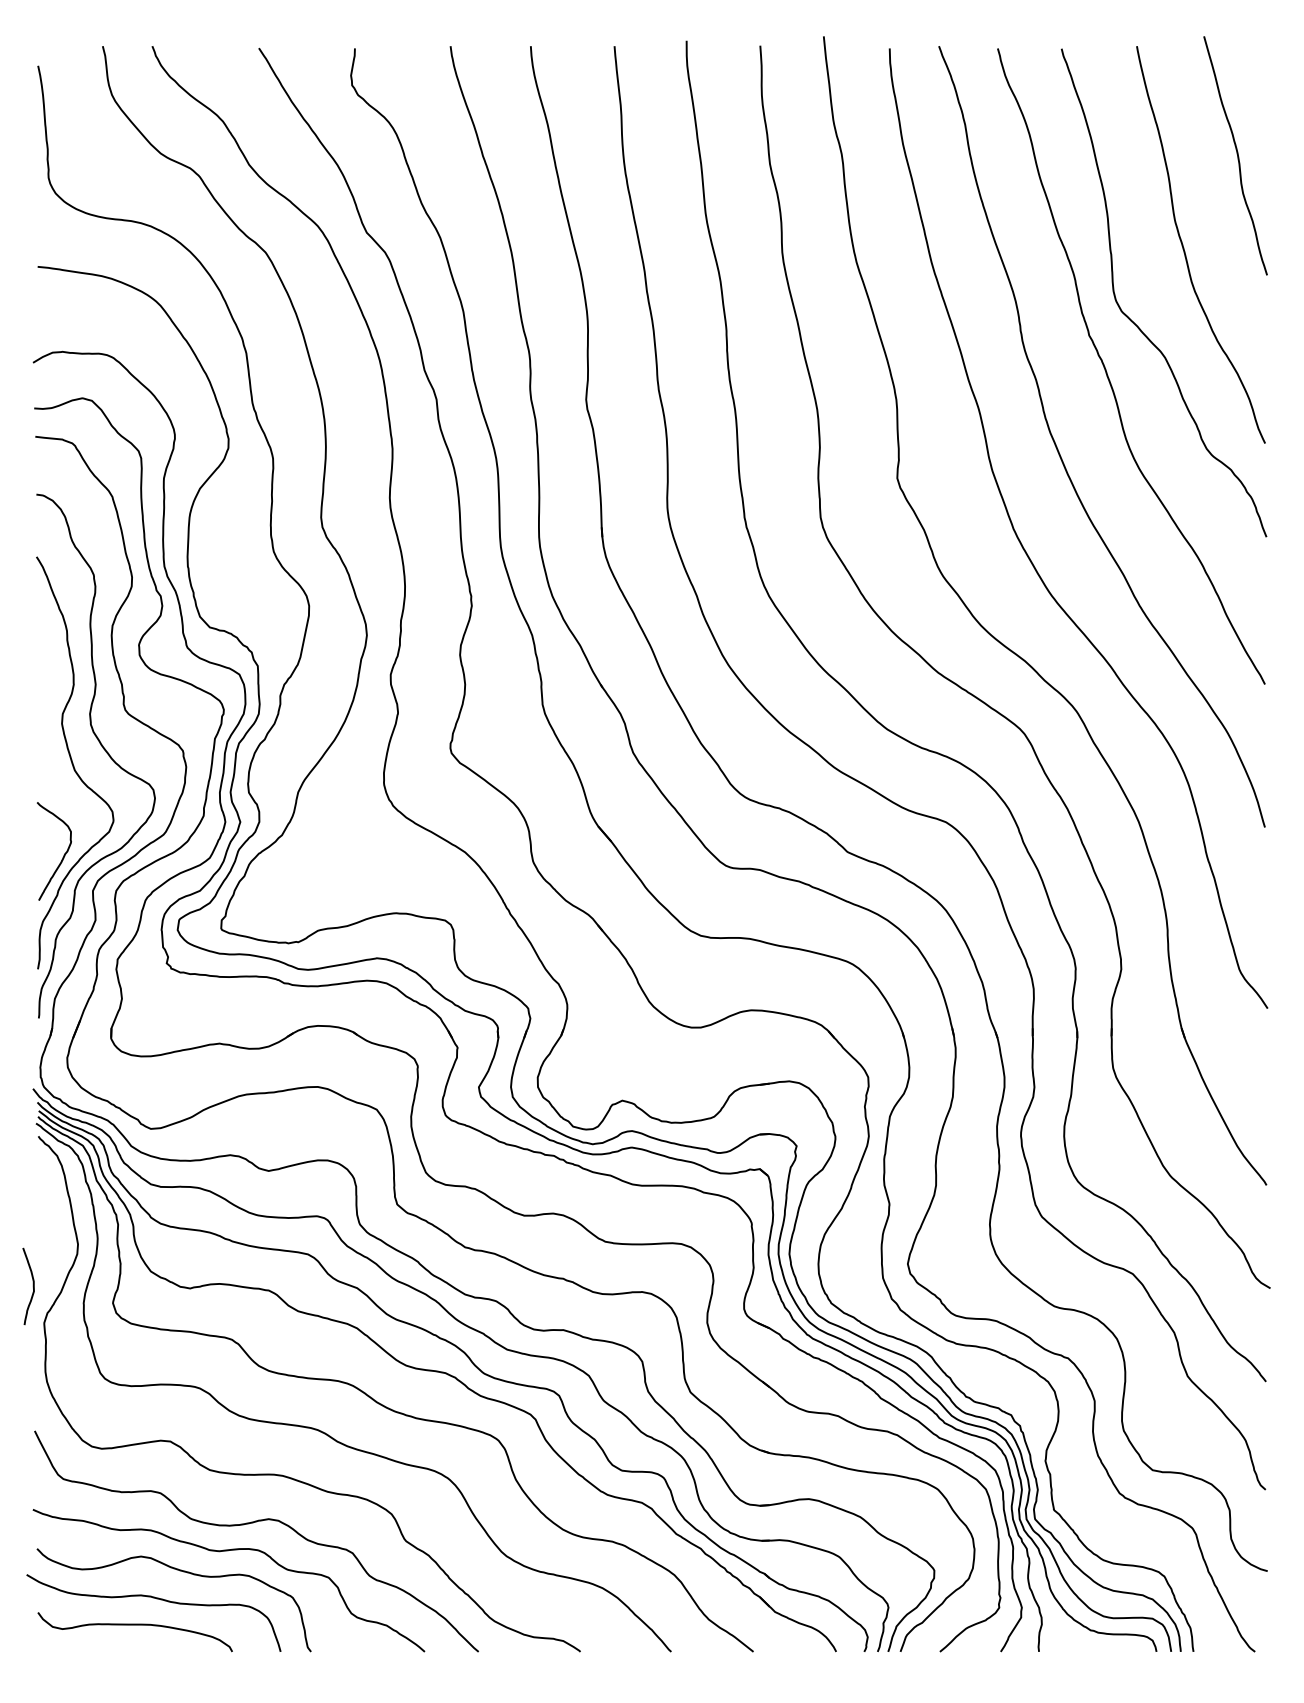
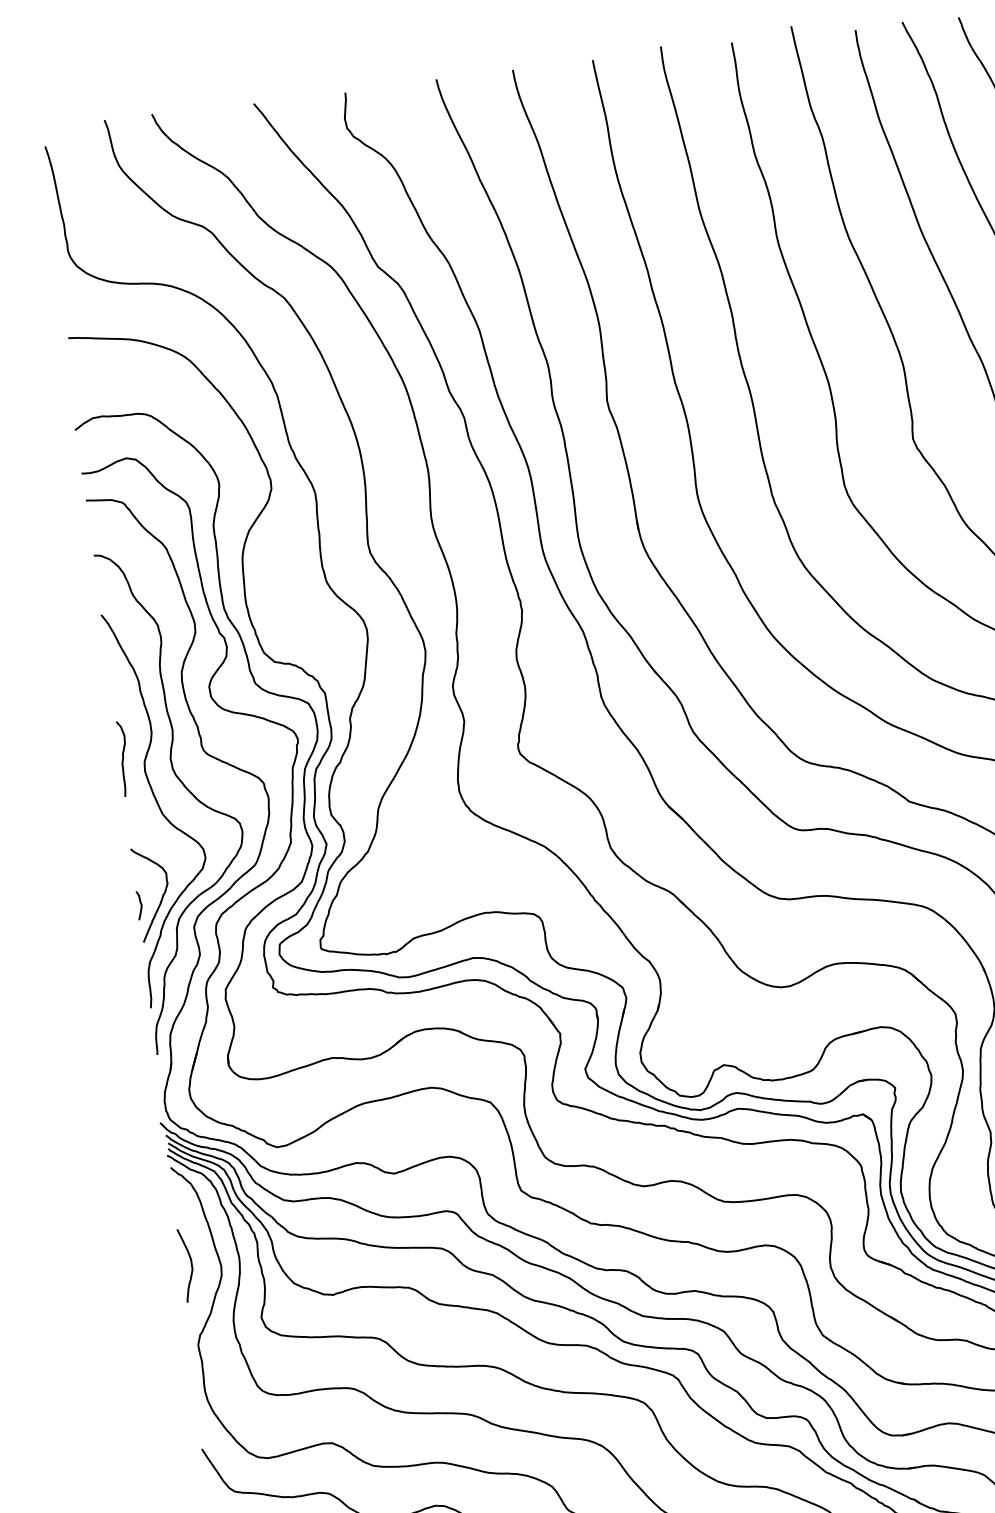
curve: (41, 707) -> (123, 758), added
curve: (40, 861) -> (140, 905), added
curve: (32, 1286) -> (190, 1265), moved

